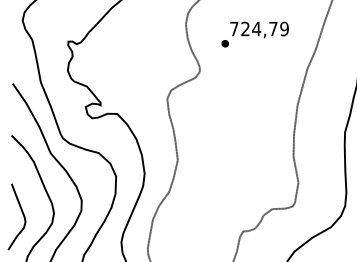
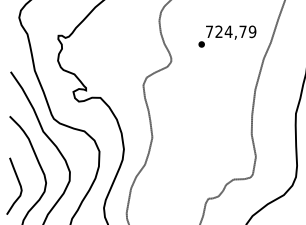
text: (254, 34) -> (226, 36), moved

